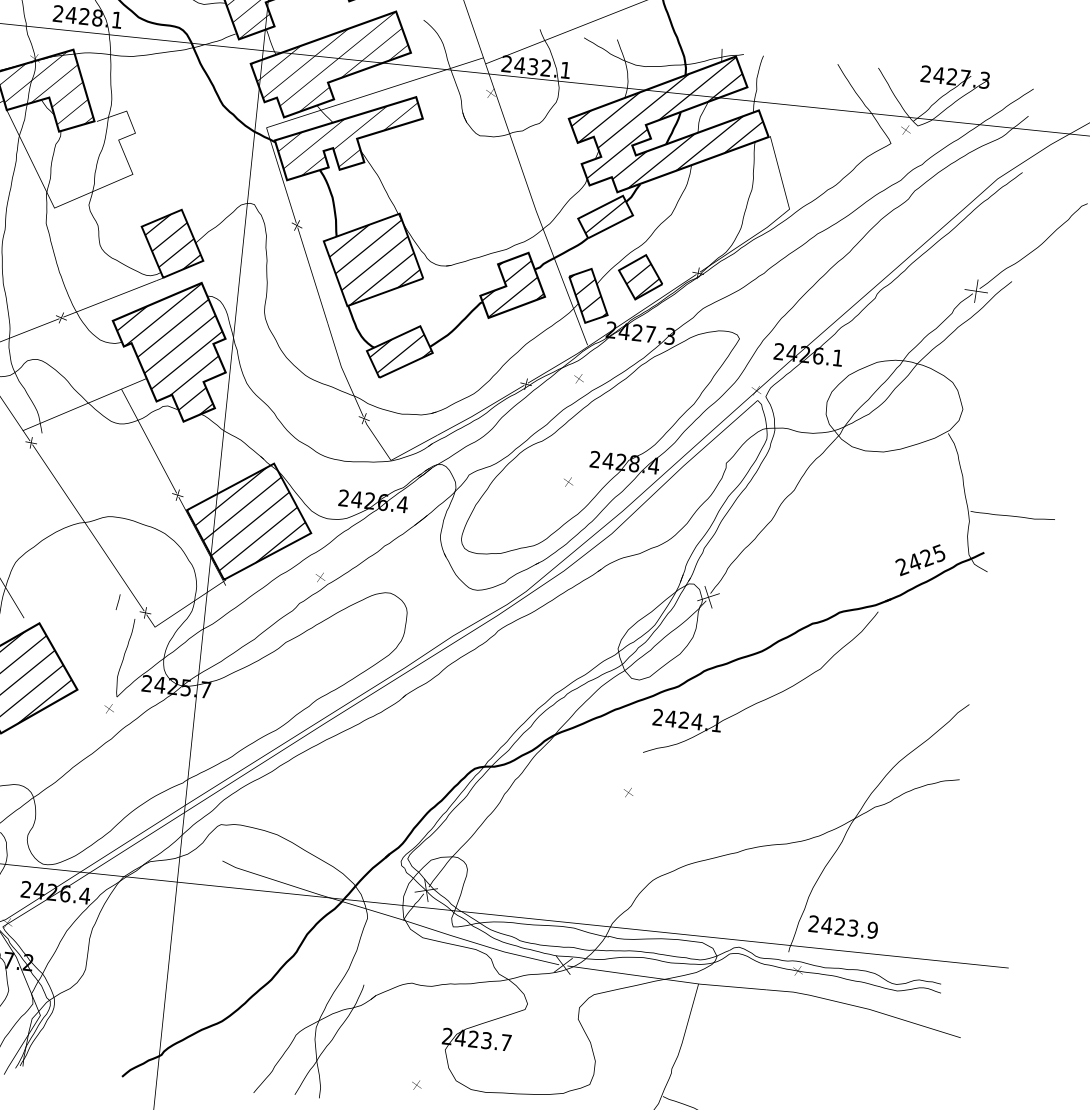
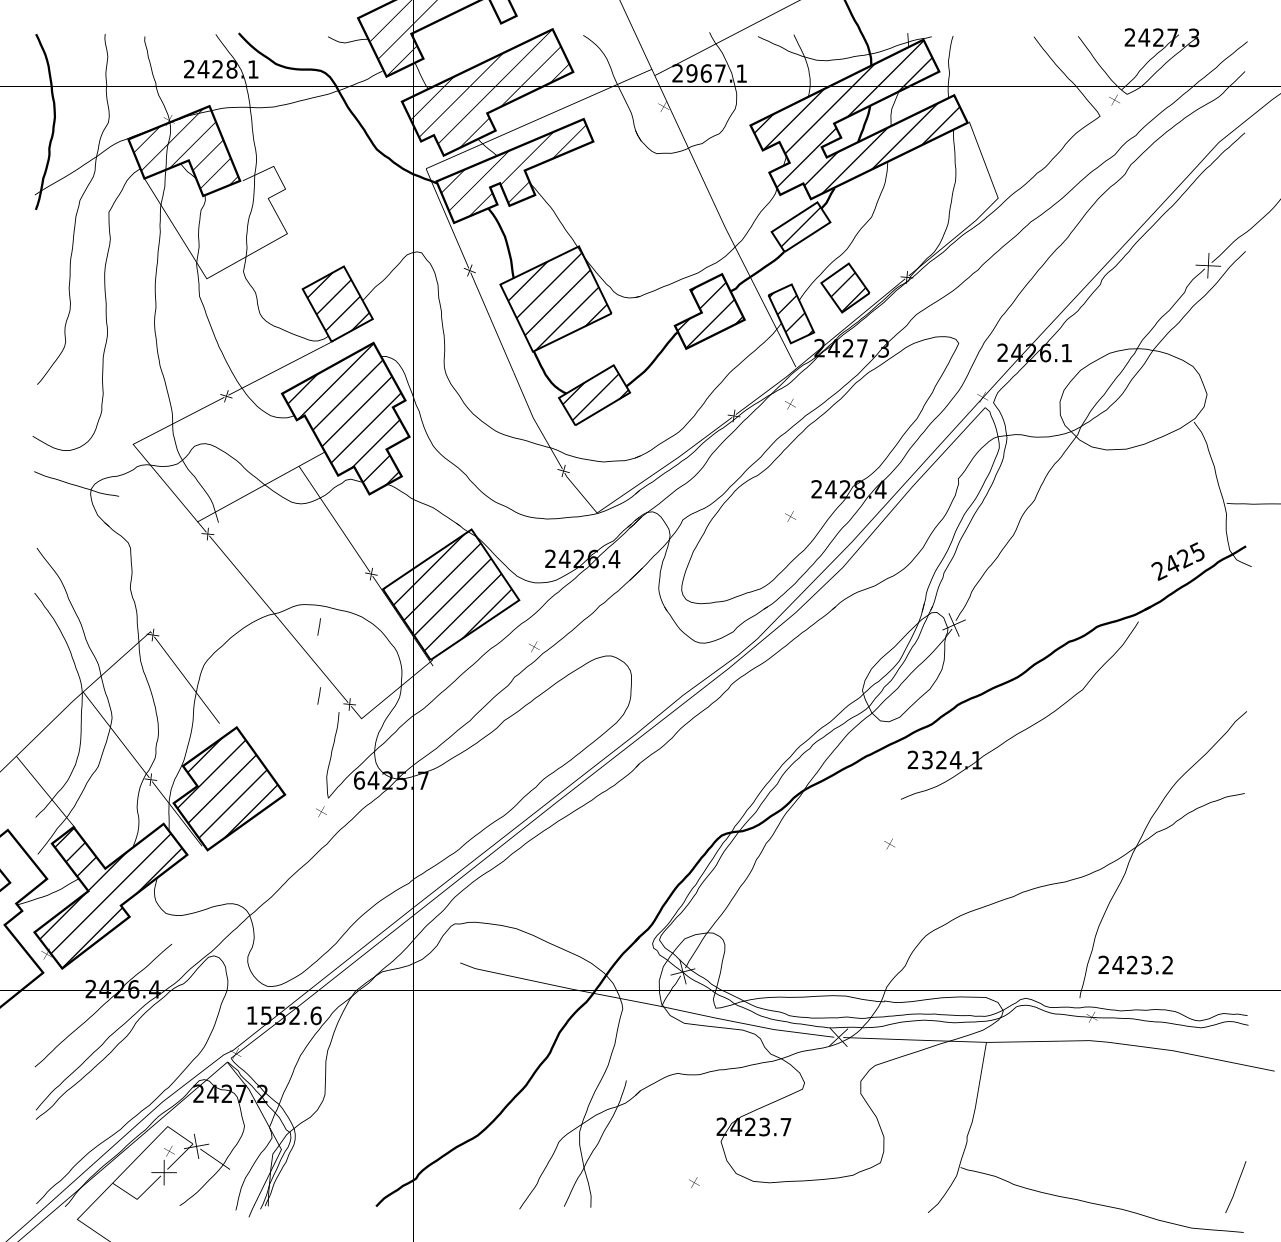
text: (532, 66) -> (705, 73), 2432.1 -> 2967.1
line: (125, 538) -> (319, 626), added
text: (147, 683) -> (359, 780), 2425.7 -> 6425.7
text: (671, 718) -> (927, 759), 2424.1 -> 2324.1
text: (55, 892) -> (283, 1015), 2426.4 -> 1552.6
text: (872, 930) -> (1167, 965), 2423.9 -> 2423.2

